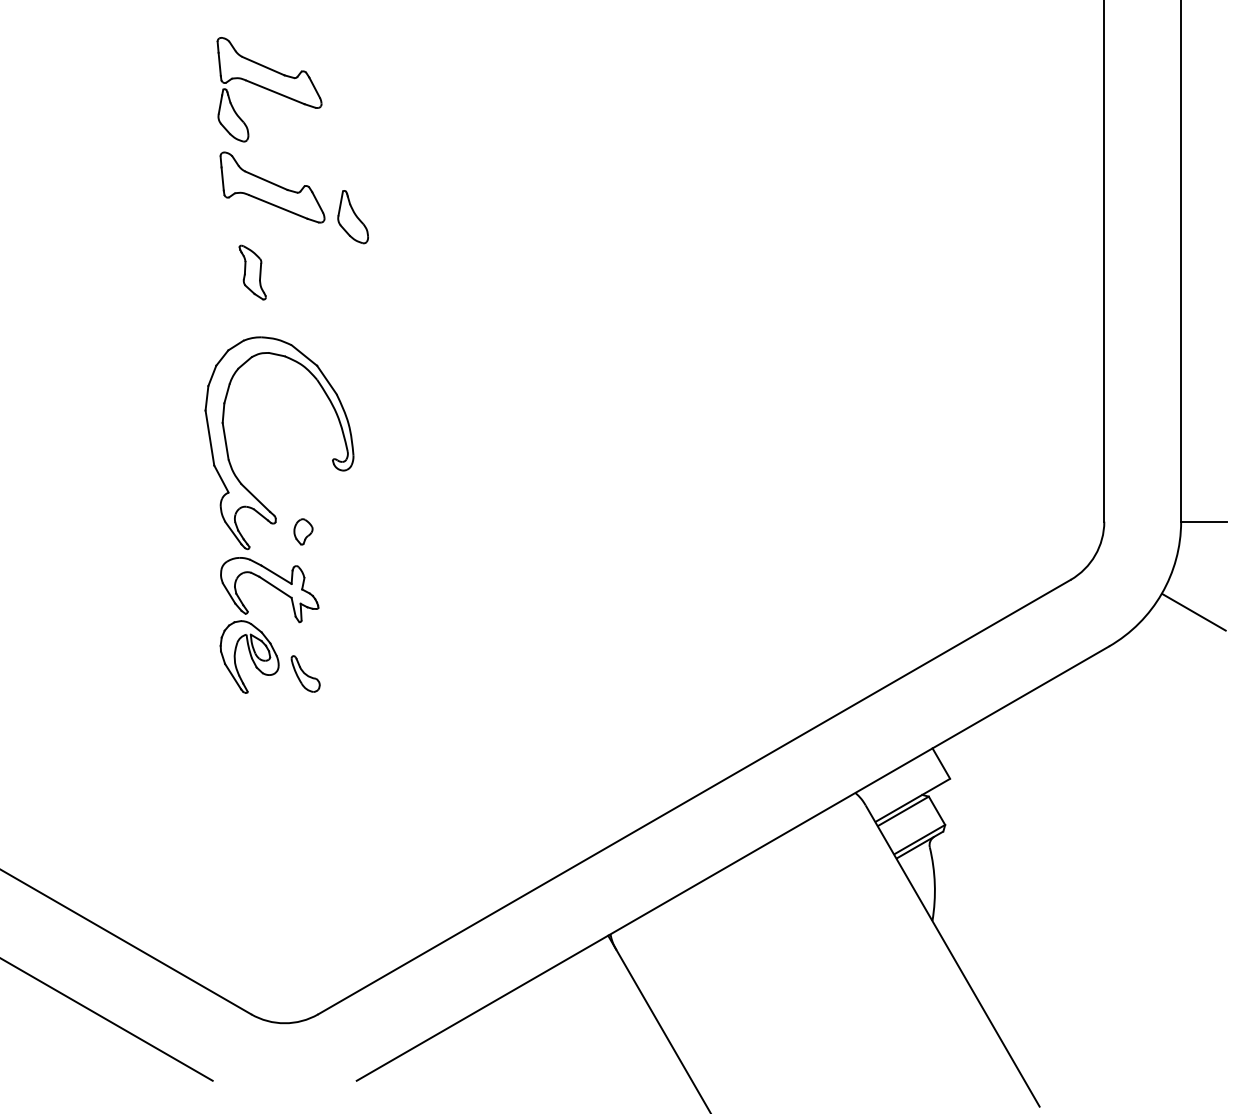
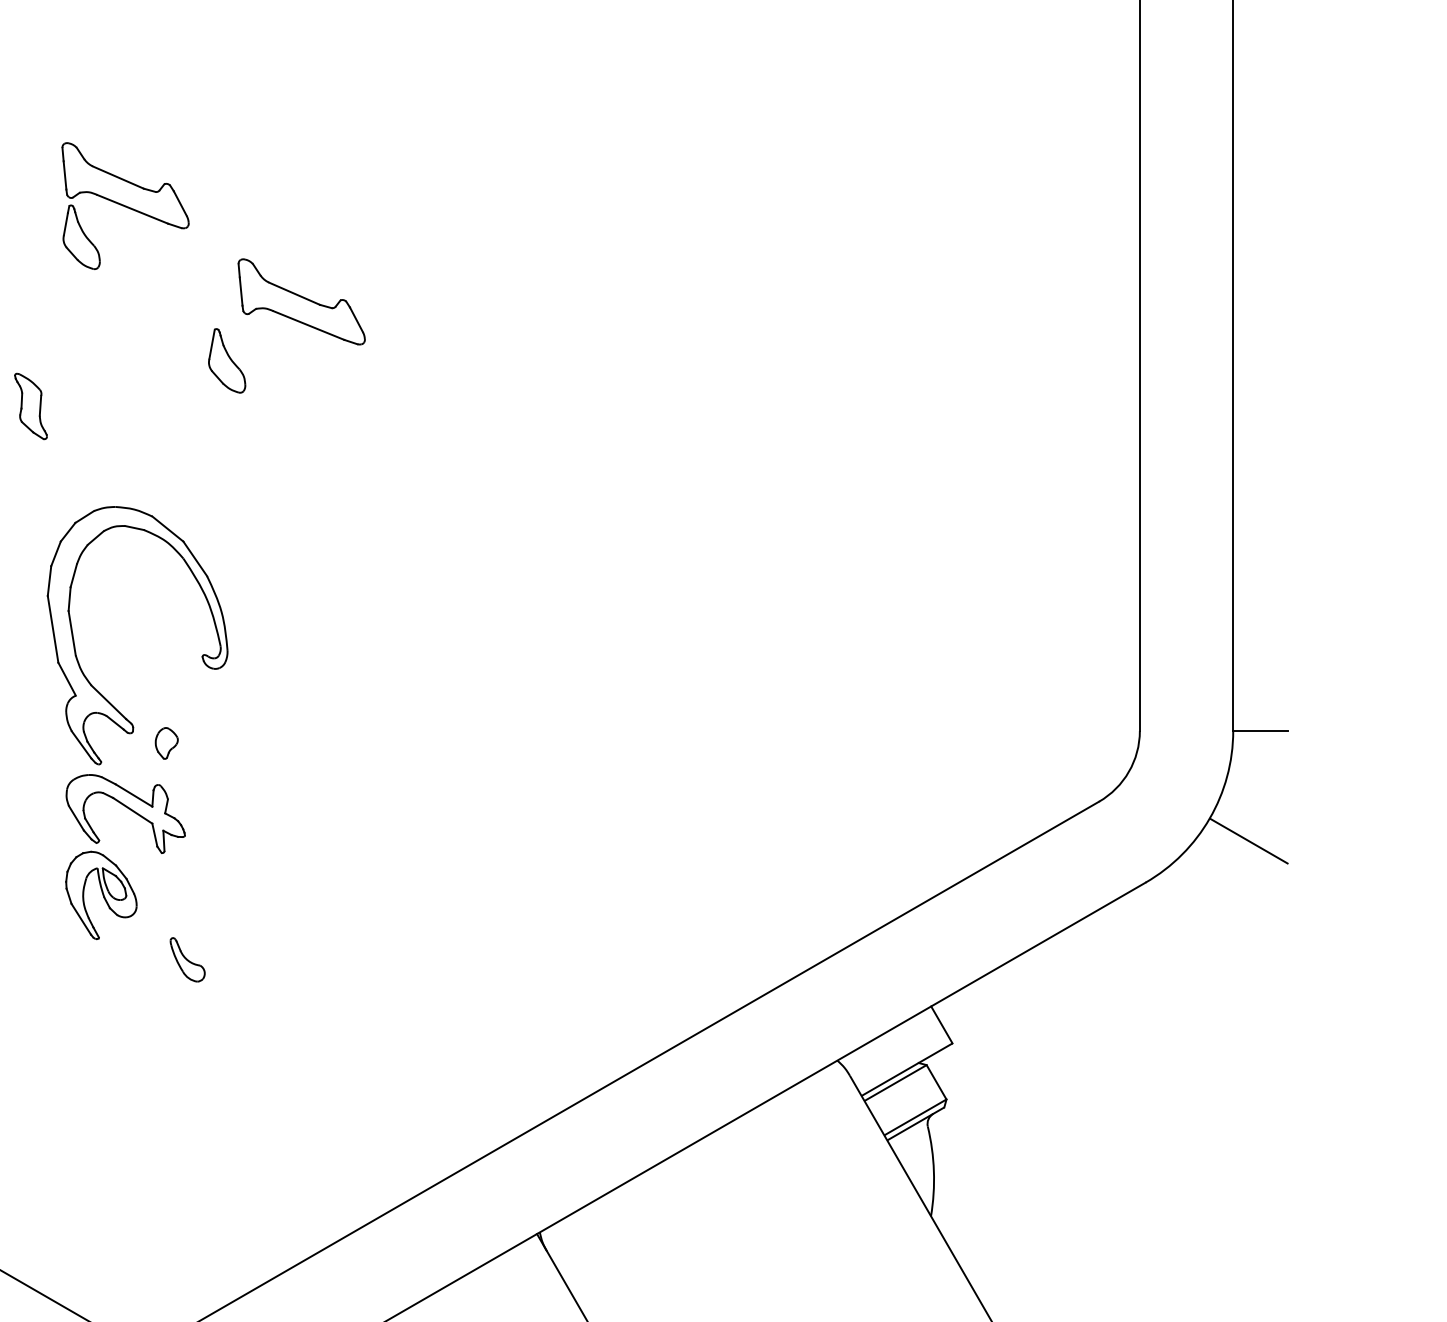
part: (272, 187) -> (301, 301), moved
part: (252, 272) -> (30, 406), moved
part: (305, 673) -> (187, 959), moved

